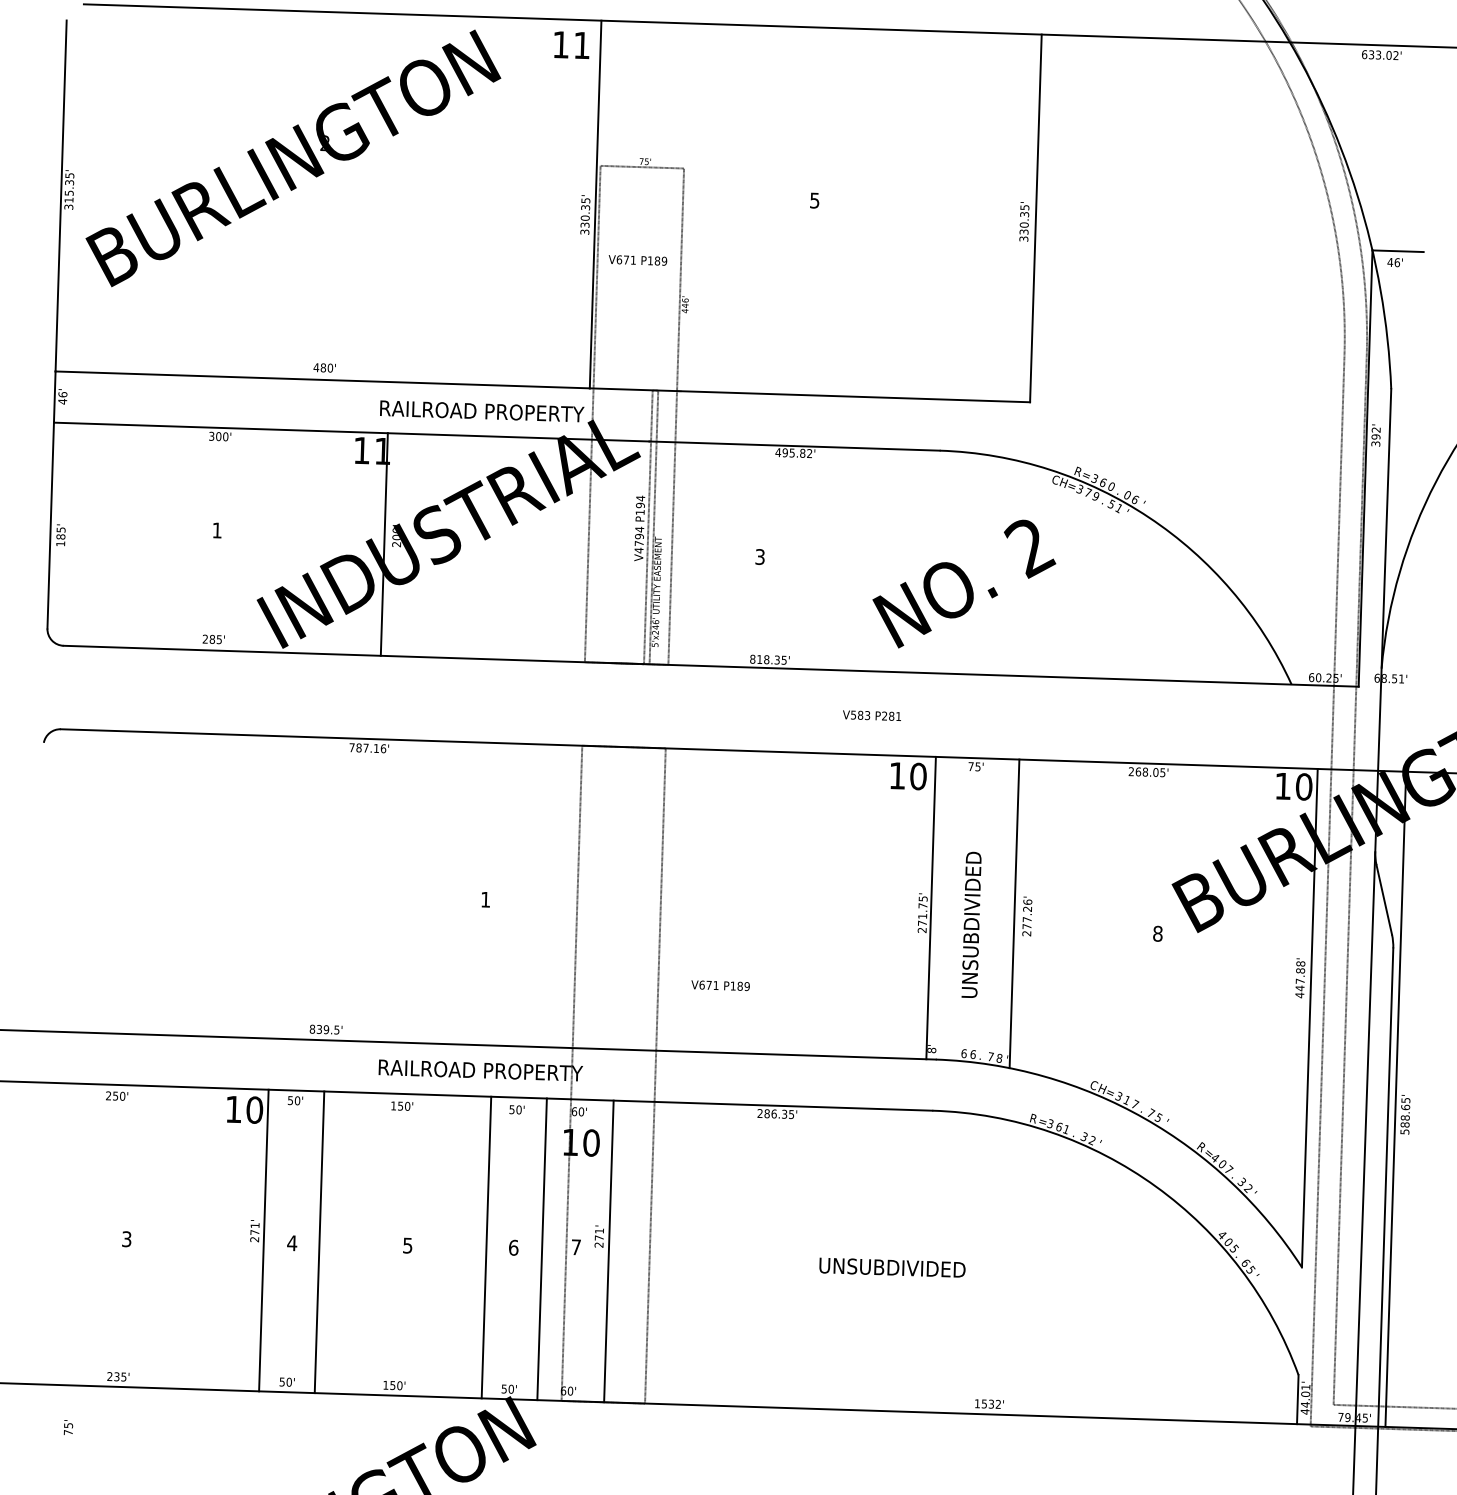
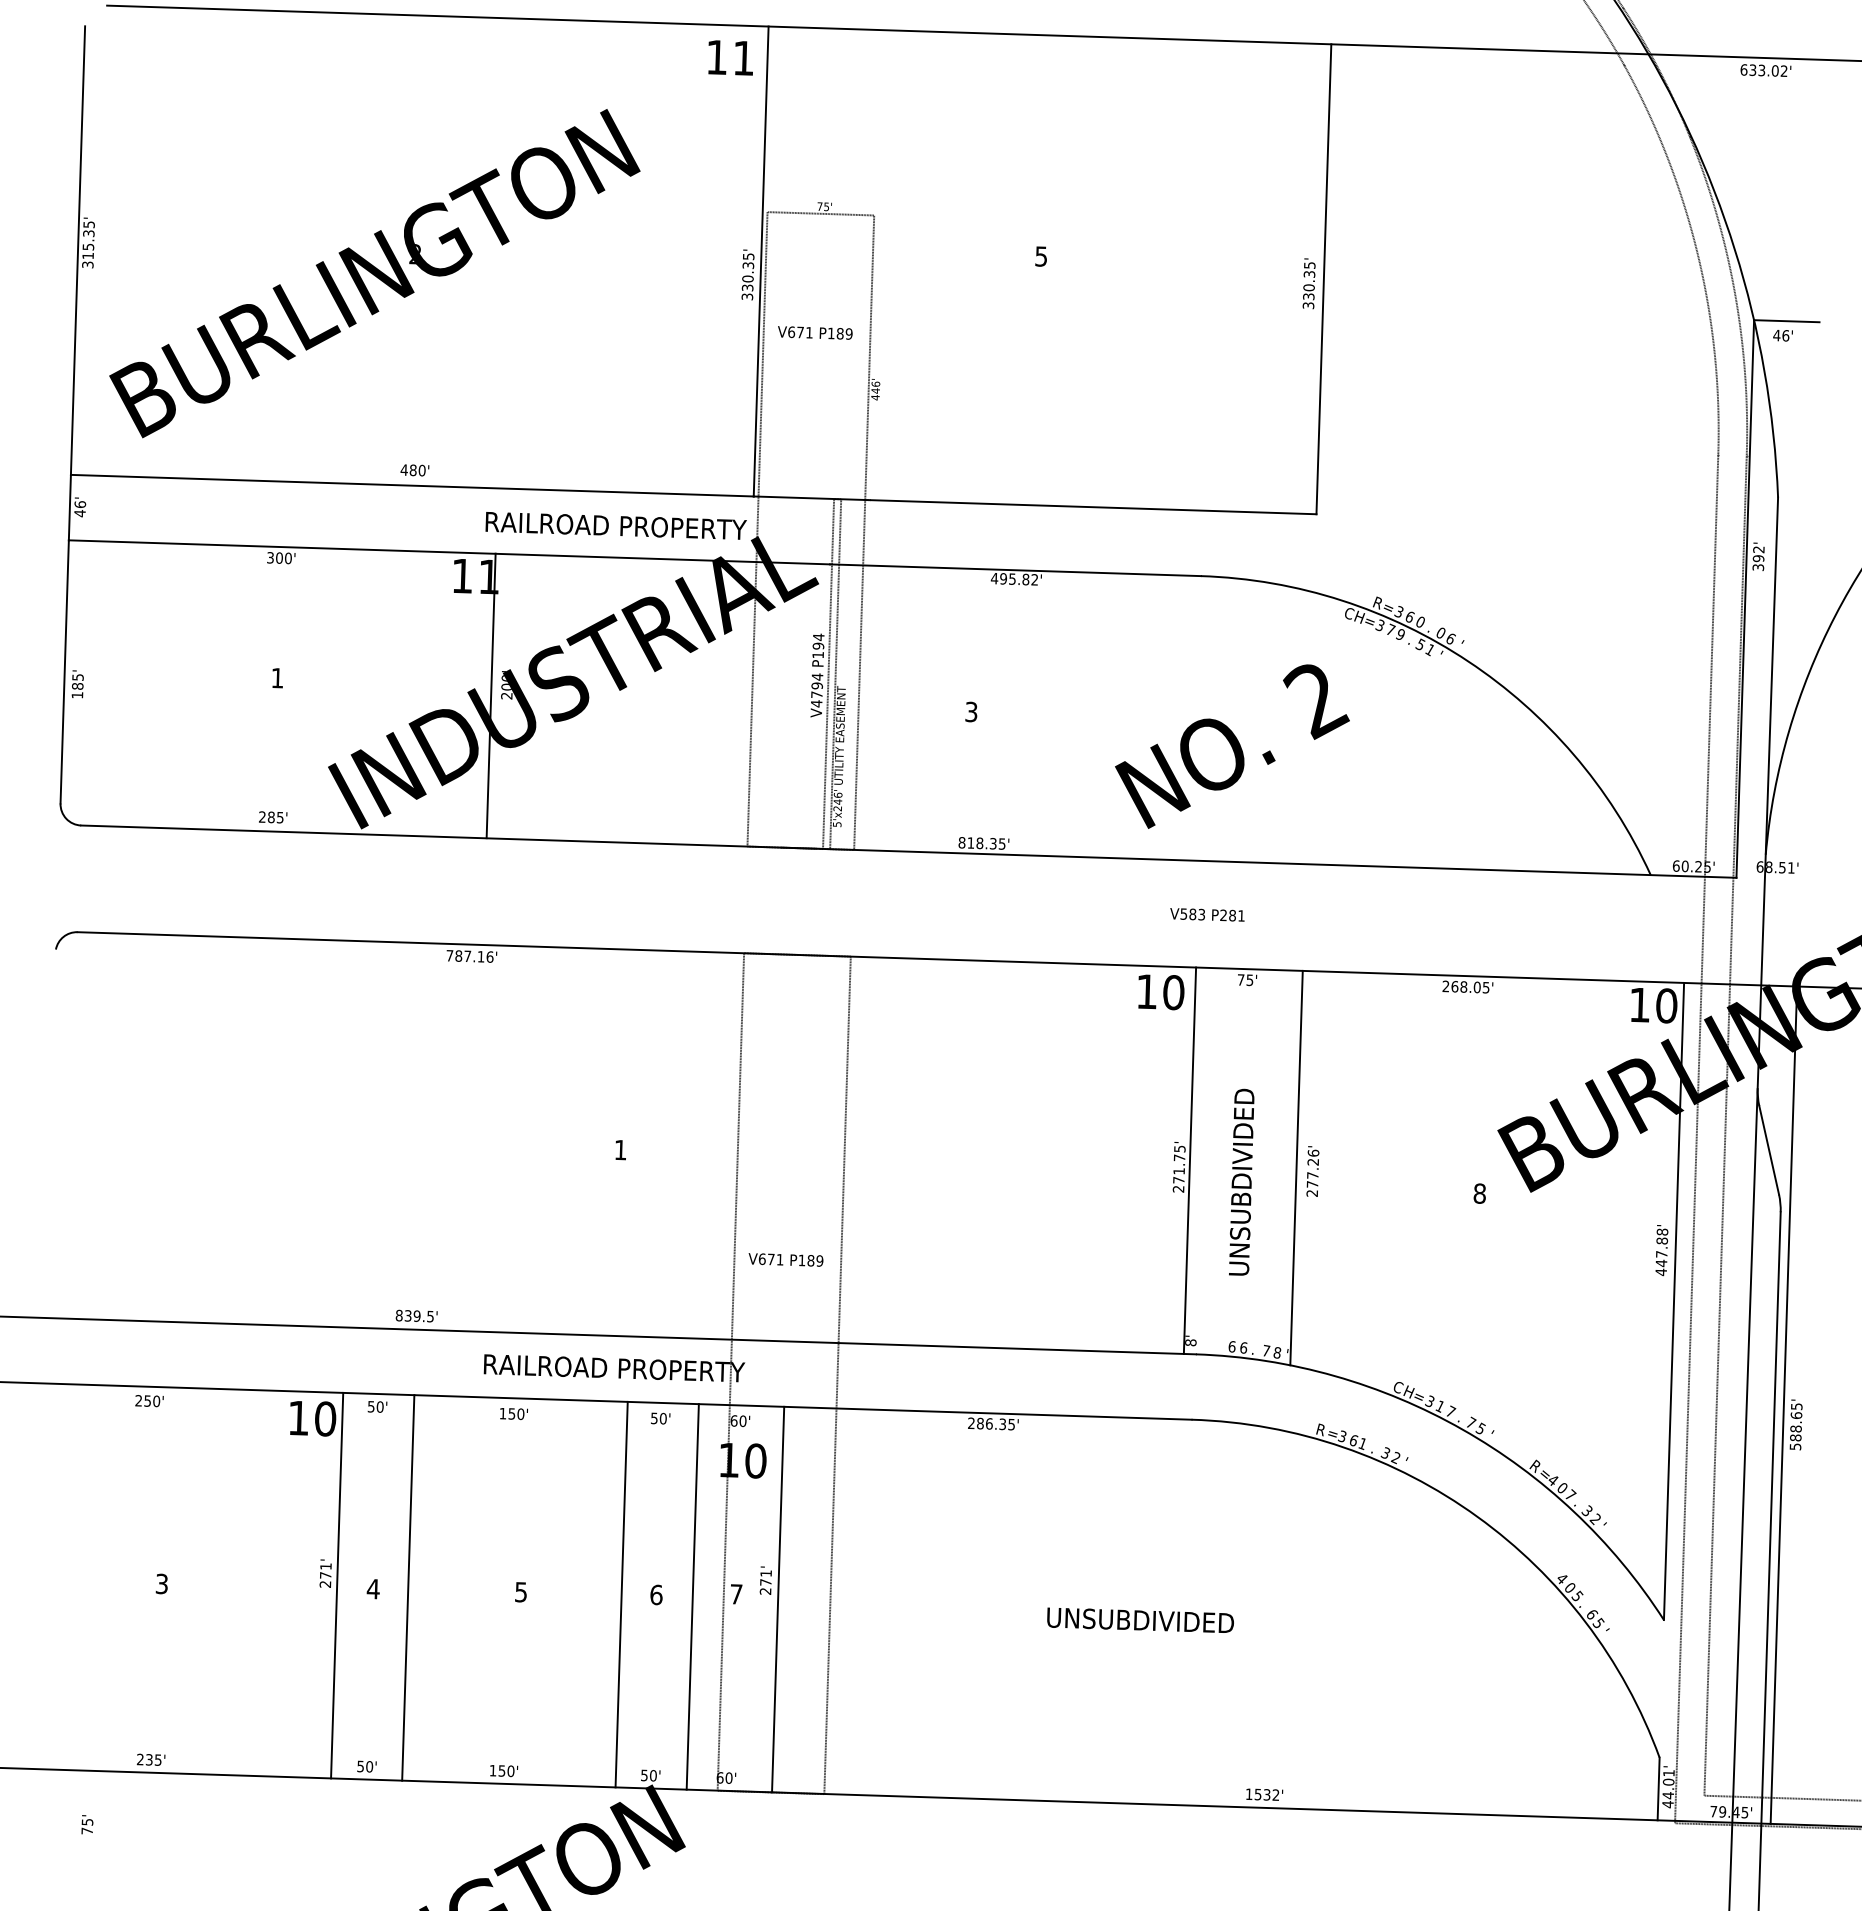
text: (293, 158) -> (374, 273), moved
text: (872, 715) -> (1207, 914), moved
text: (720, 985) -> (785, 1259), moved

